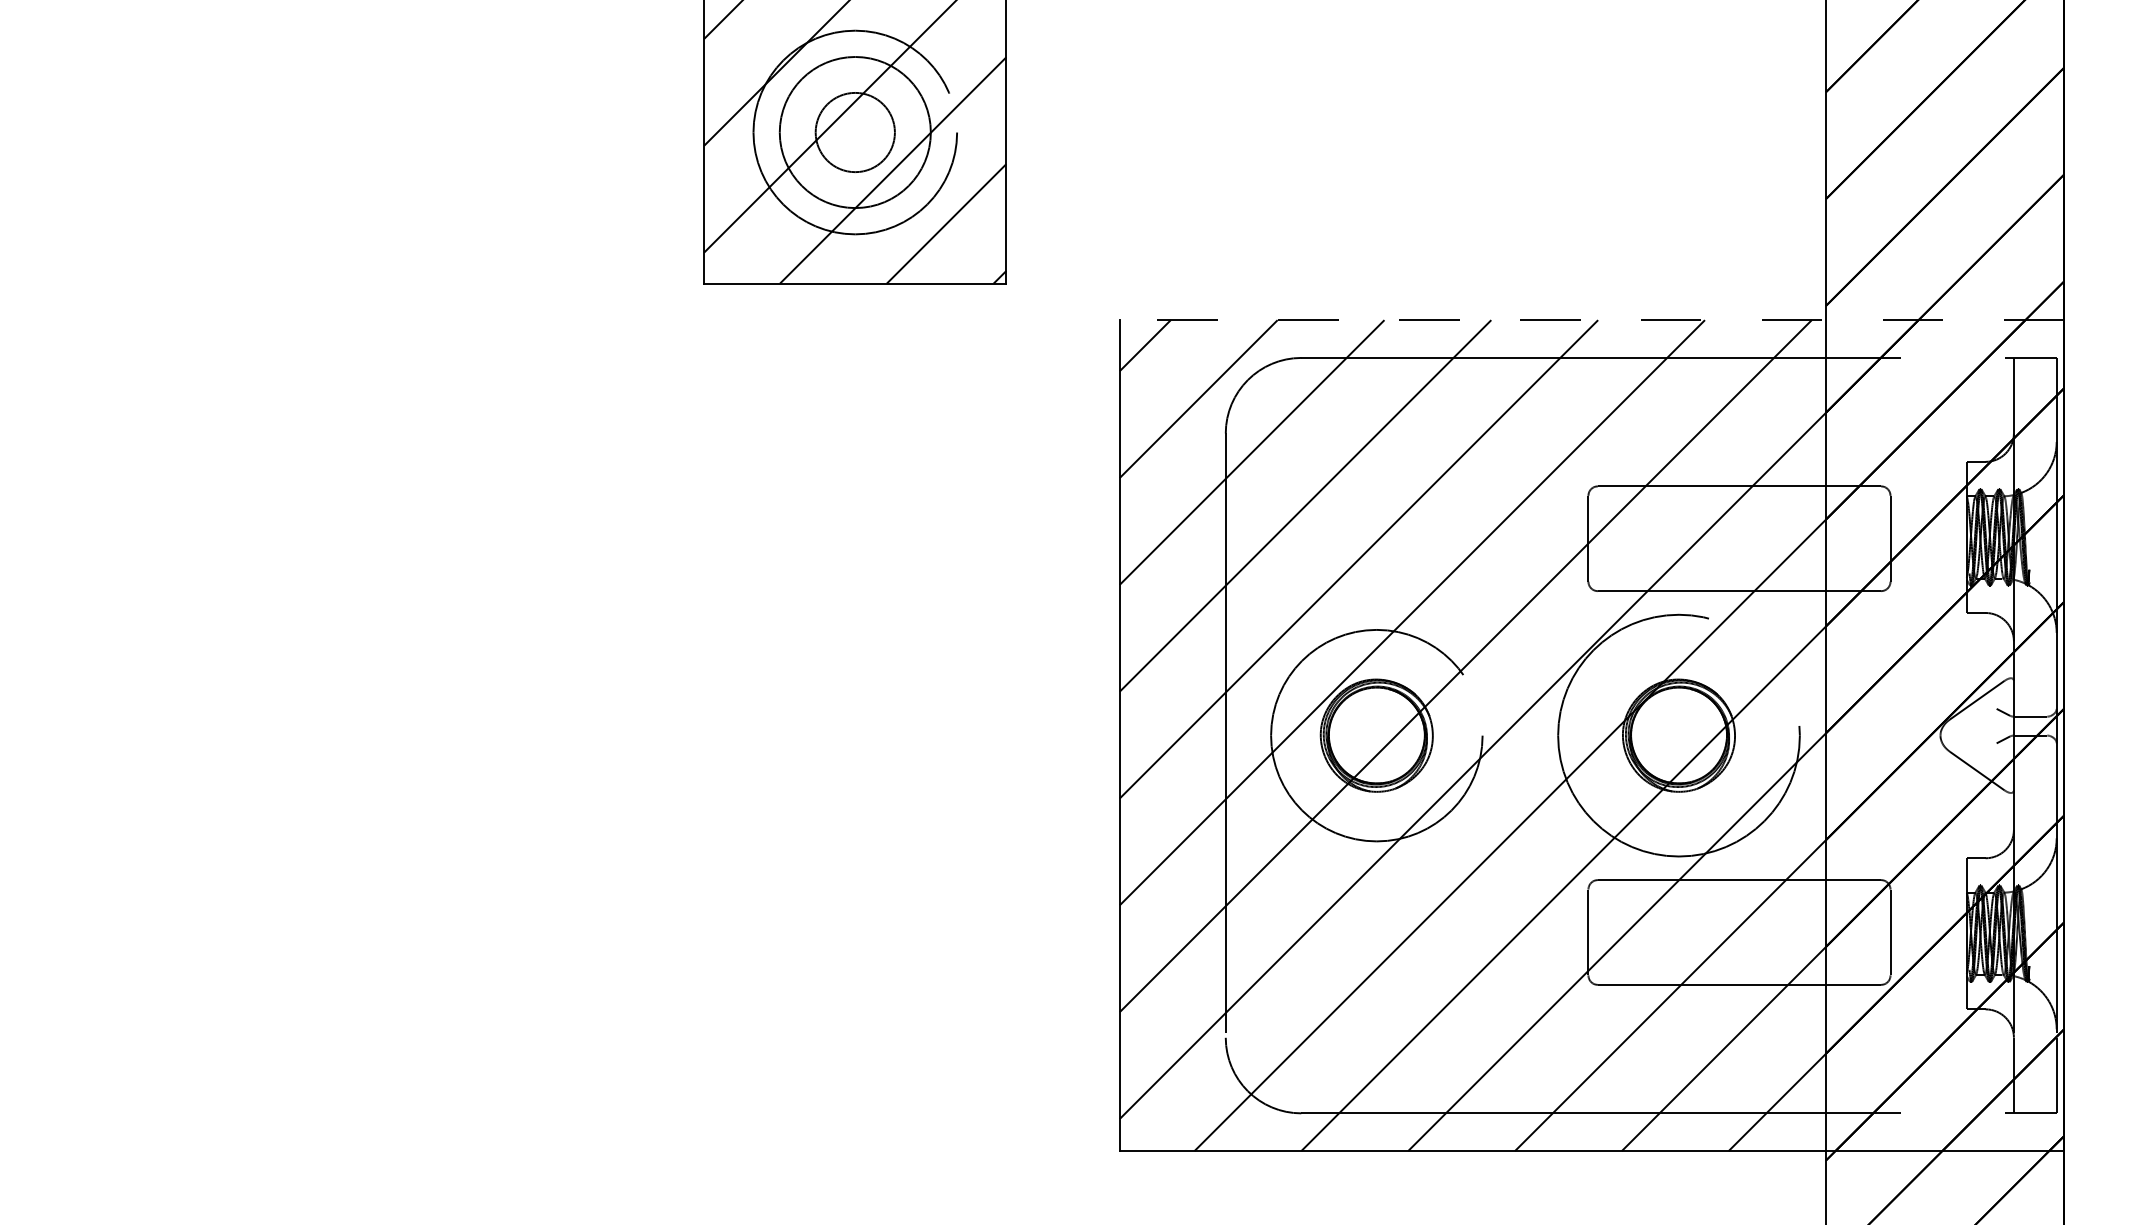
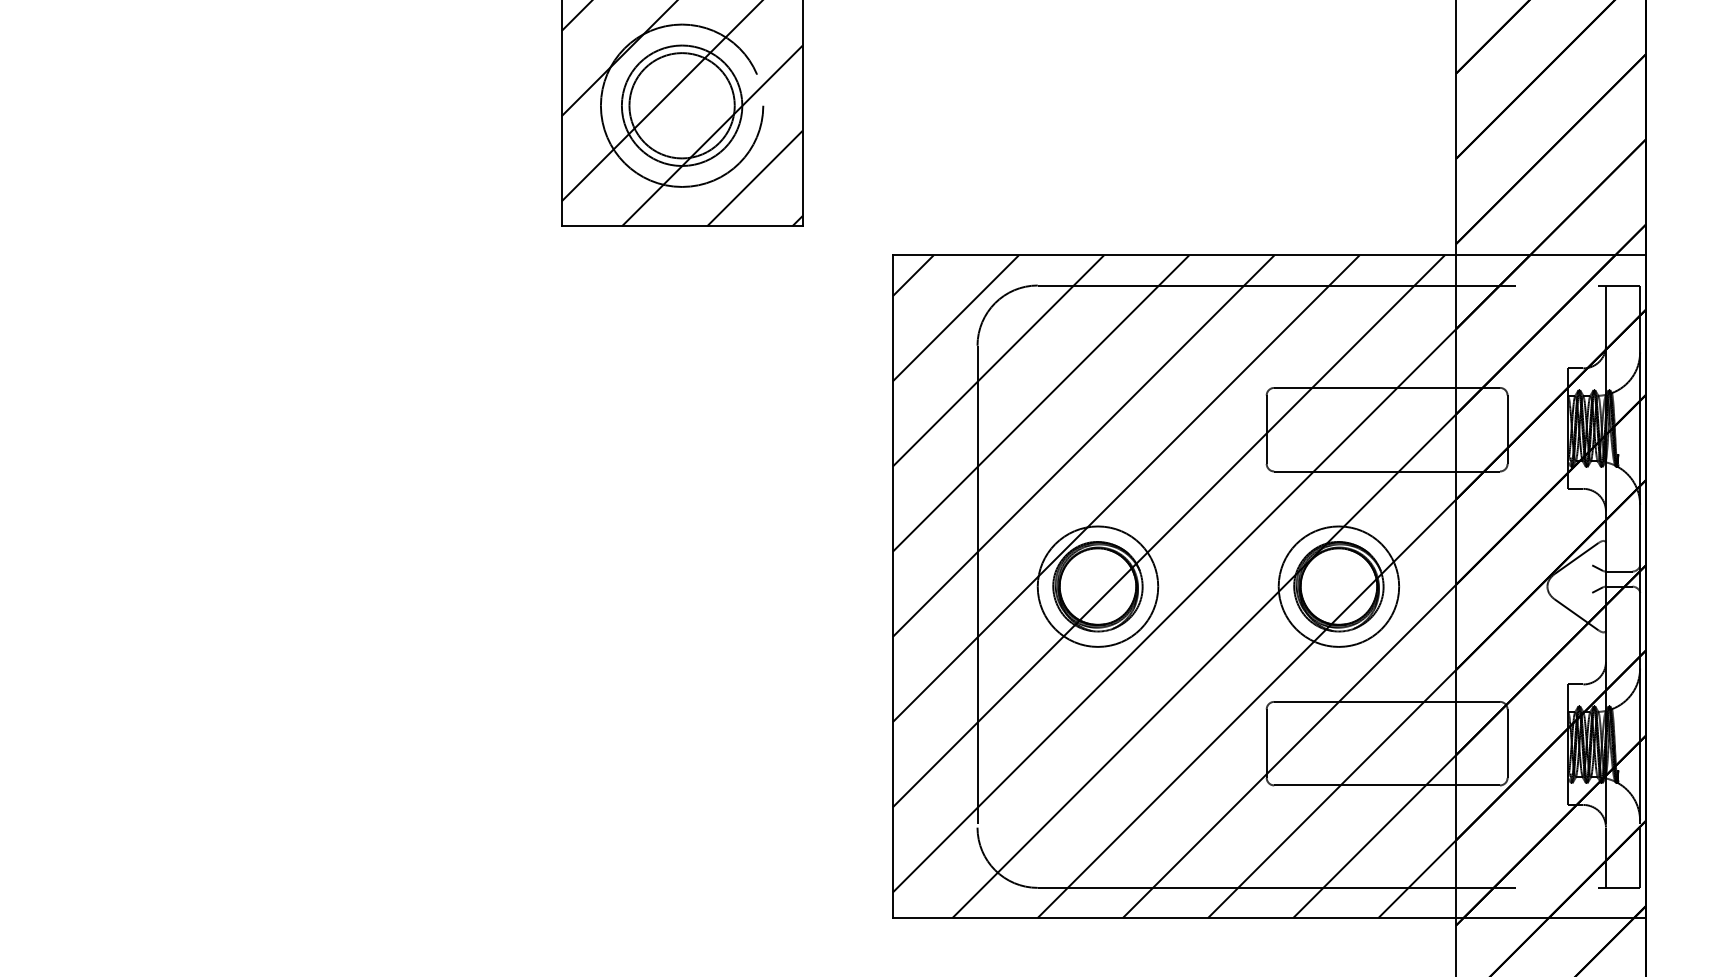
circle: (855, 132) -> (682, 105), size x1.67
line: (1591, 320) -> (1269, 255), dashed -> solid
circle: (1376, 735) -> (1097, 586), size x0.71
circle: (1678, 735) -> (1338, 586), size x0.62

